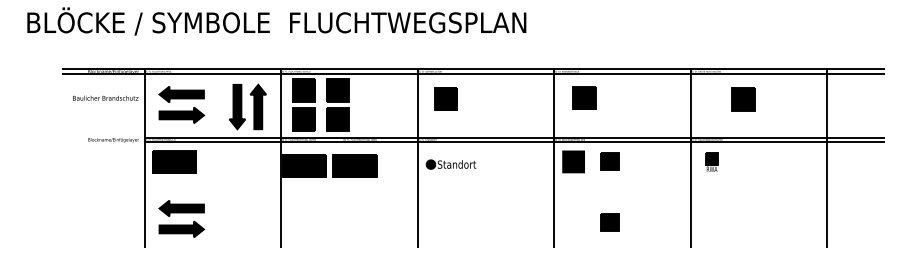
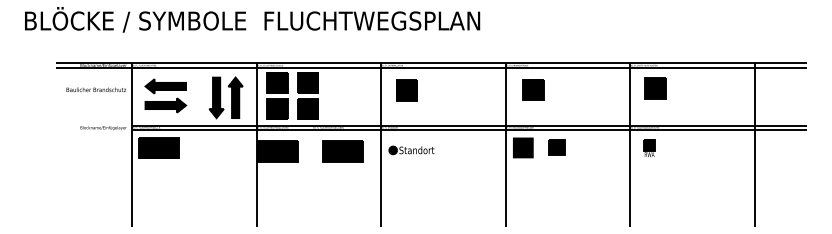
part: (743, 99) -> (655, 88), moved
part: (354, 165) -> (342, 151), moved
part: (181, 218) -> (165, 199), removed
part: (609, 222) -> (556, 203), removed

